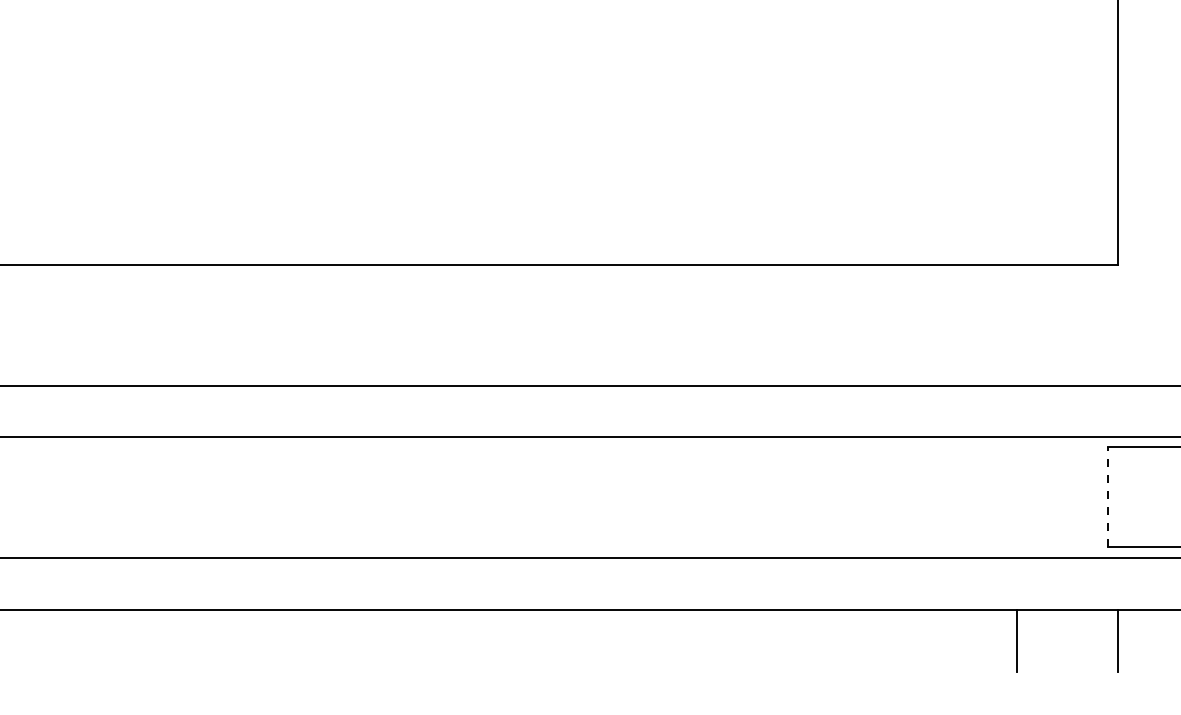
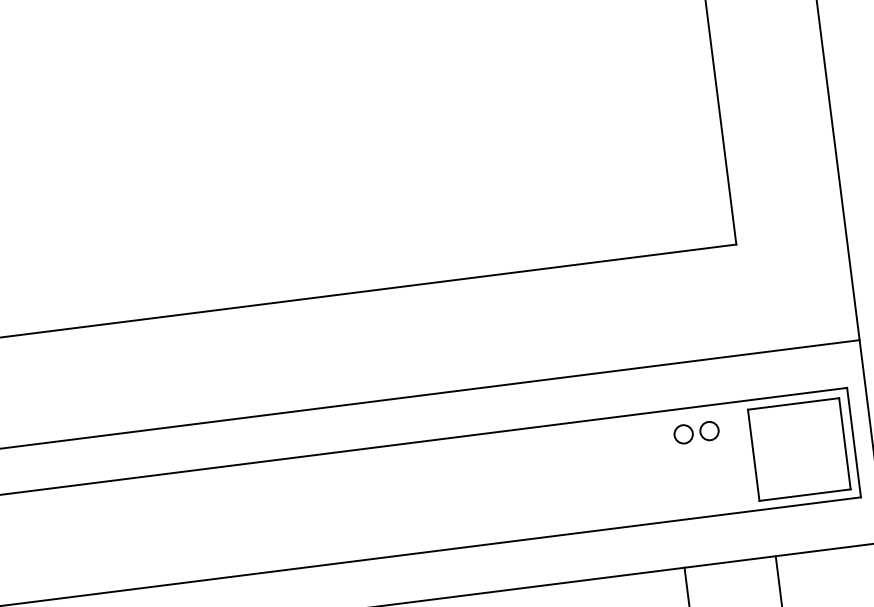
part: (1048, 464) -> (696, 432), added
line: (1107, 496) -> (753, 454), dashed -> solid

